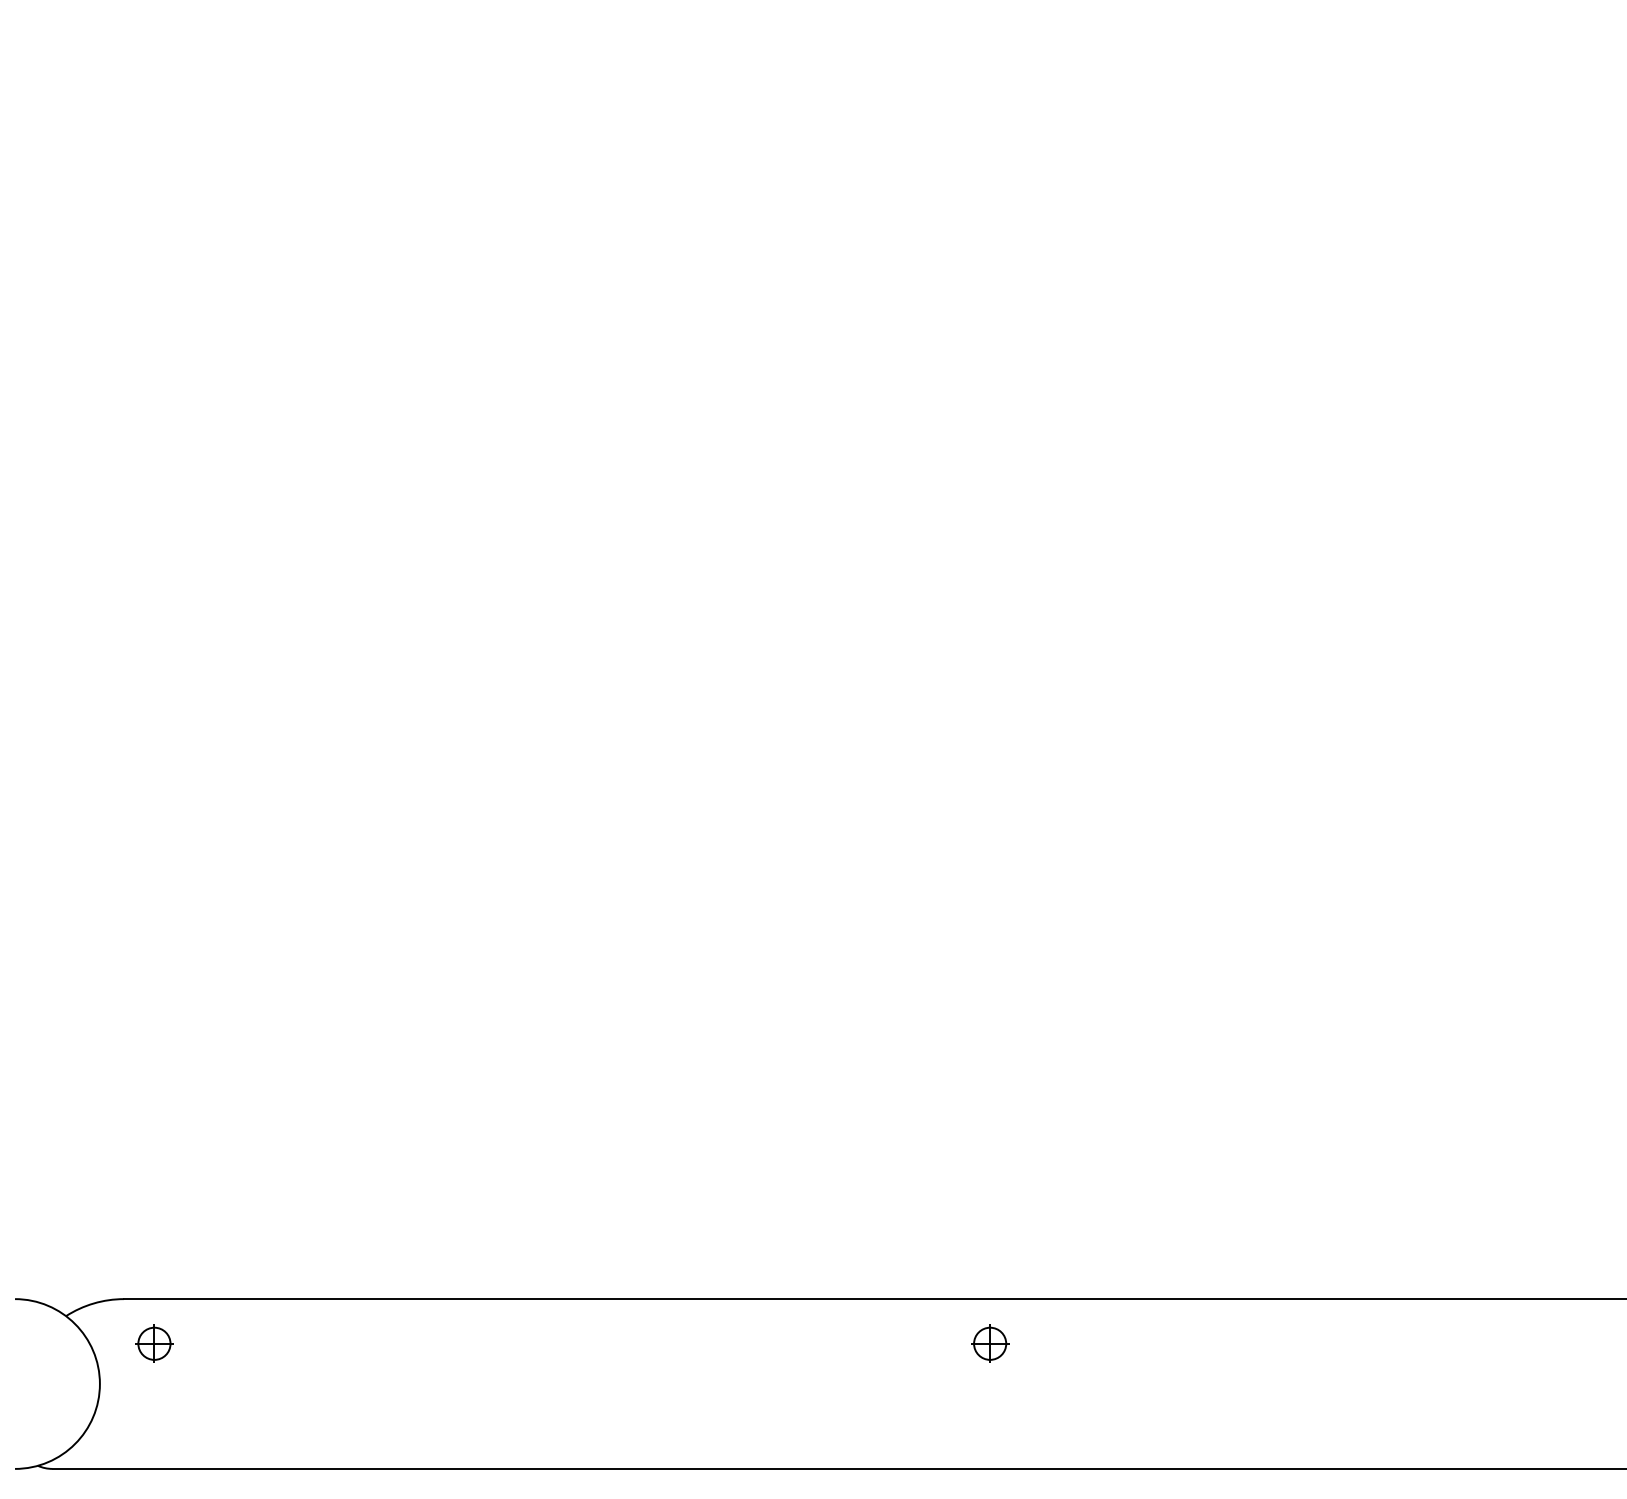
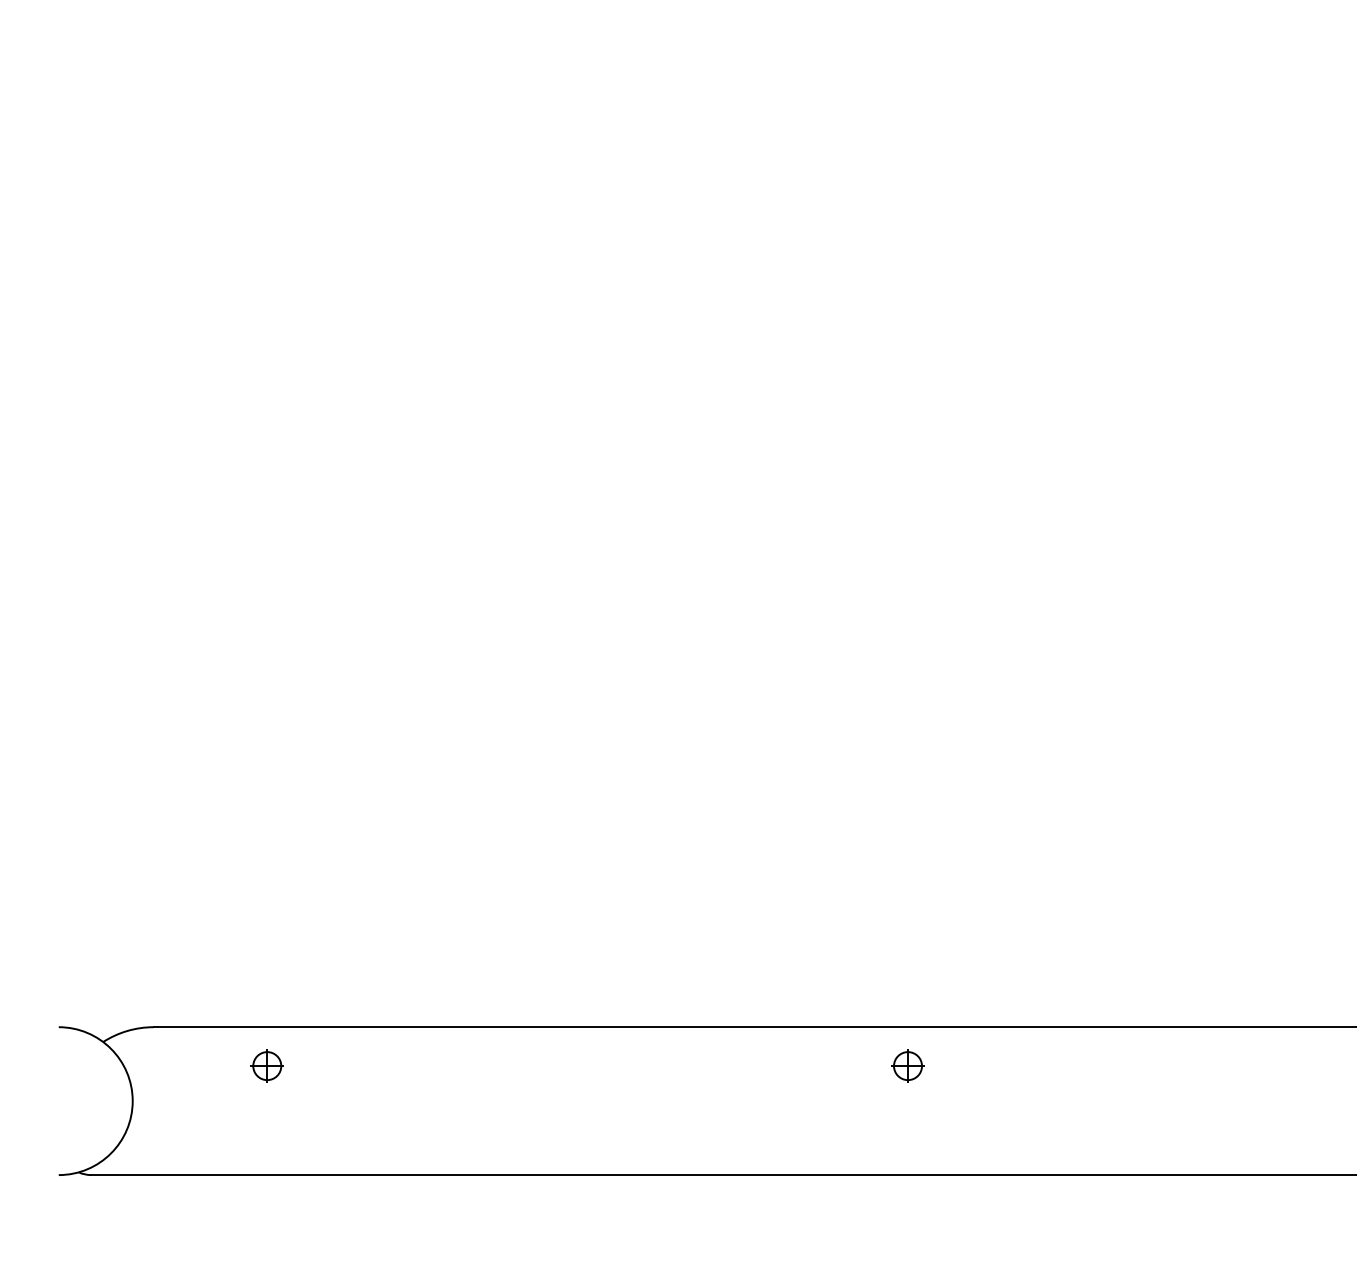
part: (154, 1343) -> (267, 1065), moved

